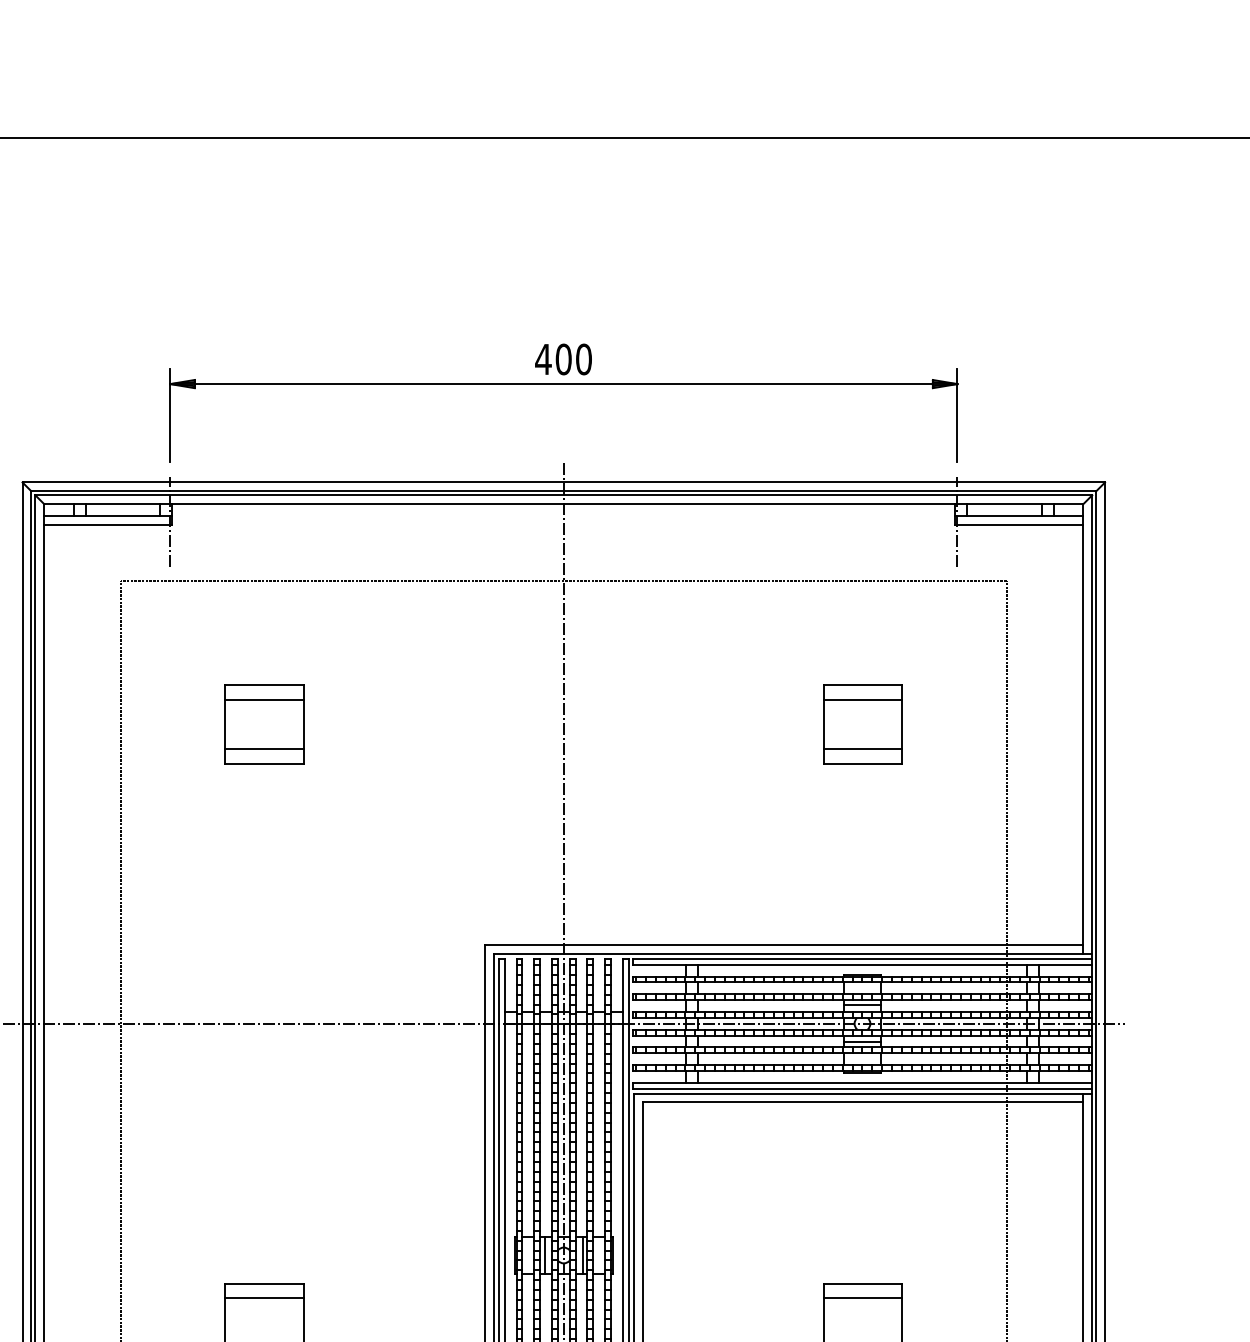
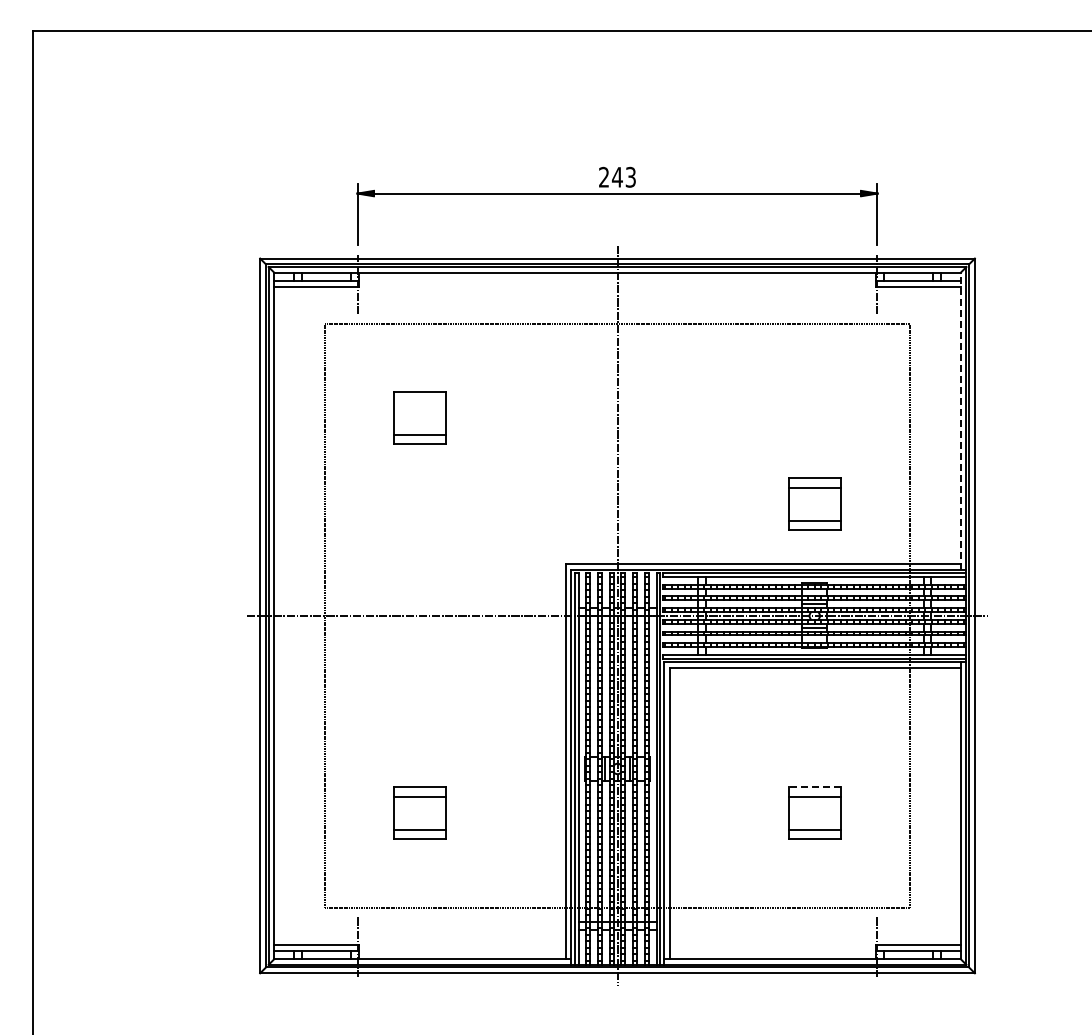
text: (563, 358) -> (617, 176), 400 -> 243
line: (265, 700) -> (420, 402), removed
part: (862, 723) -> (814, 503), moved
line: (1083, 727) -> (960, 420), solid -> dashed
line: (863, 1283) -> (815, 787), solid -> dashed

